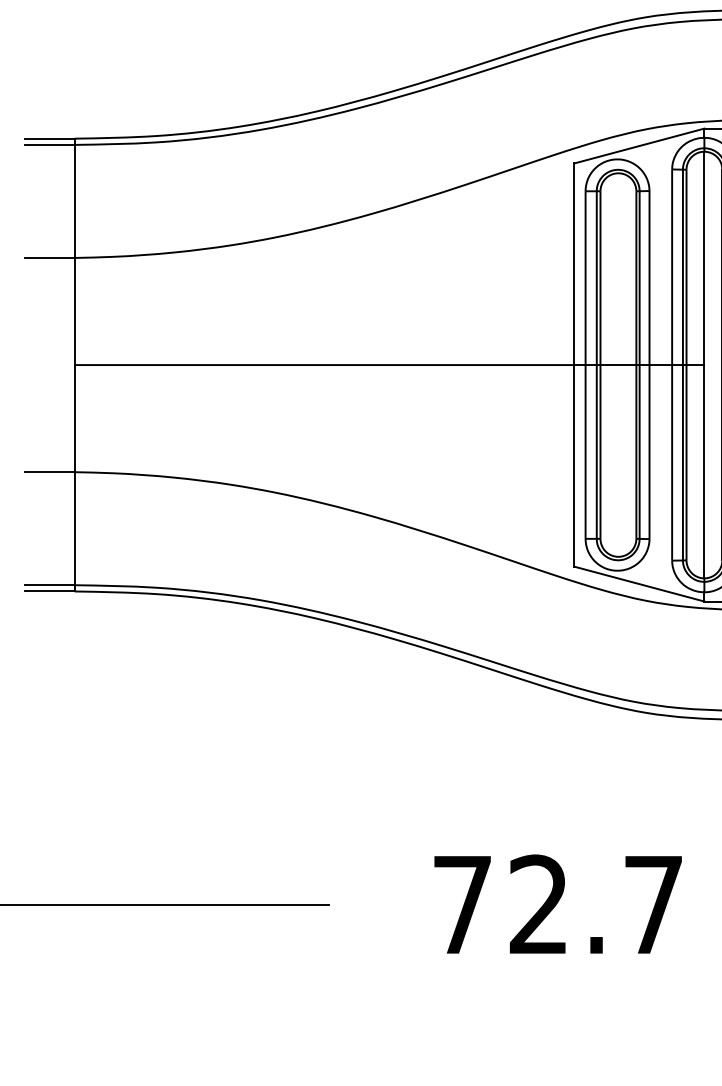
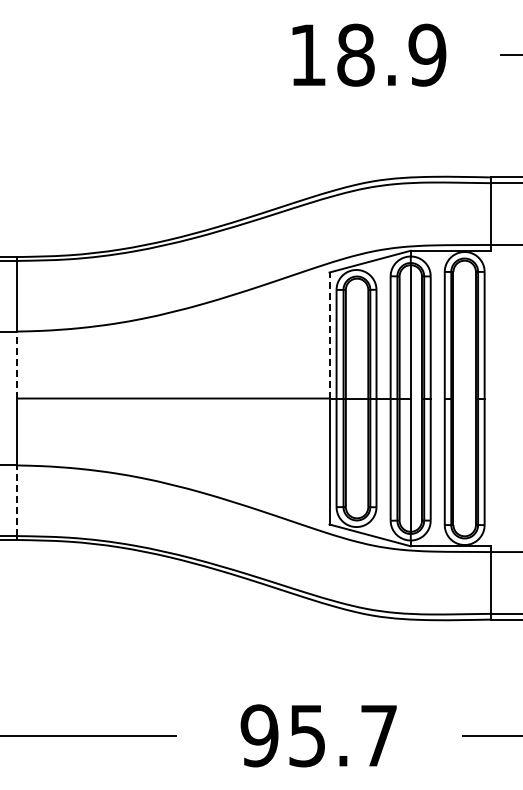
line: (574, 264) -> (329, 335), solid -> dashed
line: (75, 310) -> (17, 364), solid -> dashed
line: (75, 528) -> (17, 500), solid -> dashed
text: (499, 904) -> (282, 735), 72.7 -> 95.7

